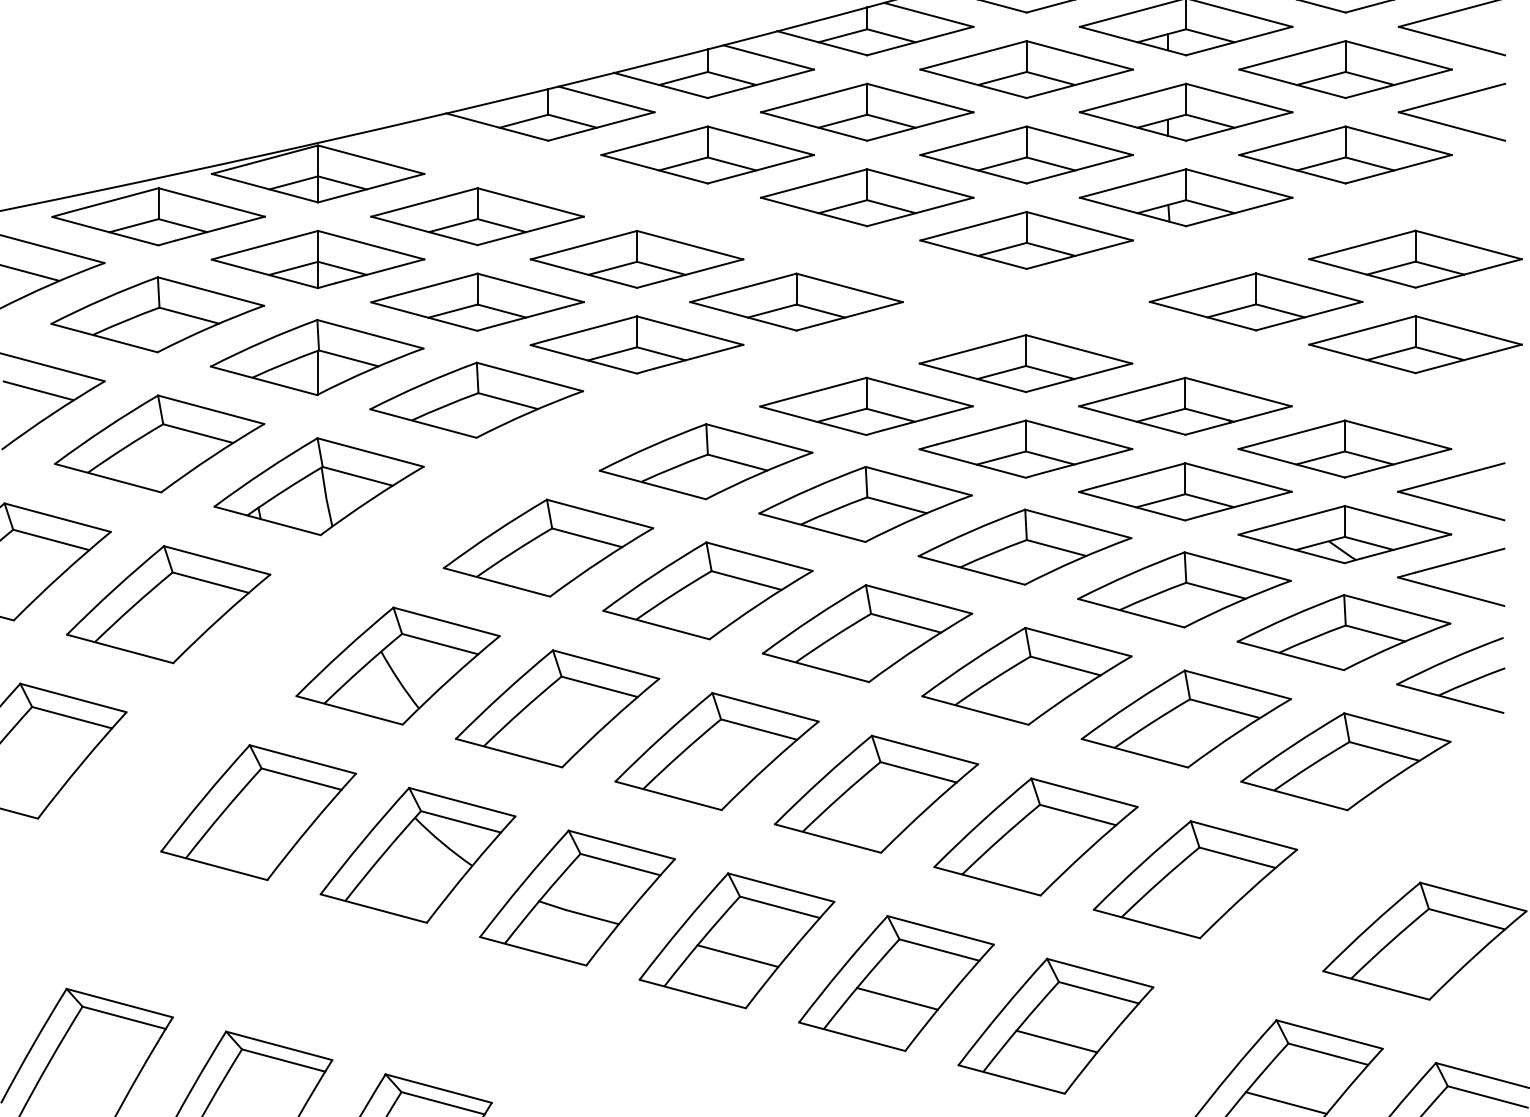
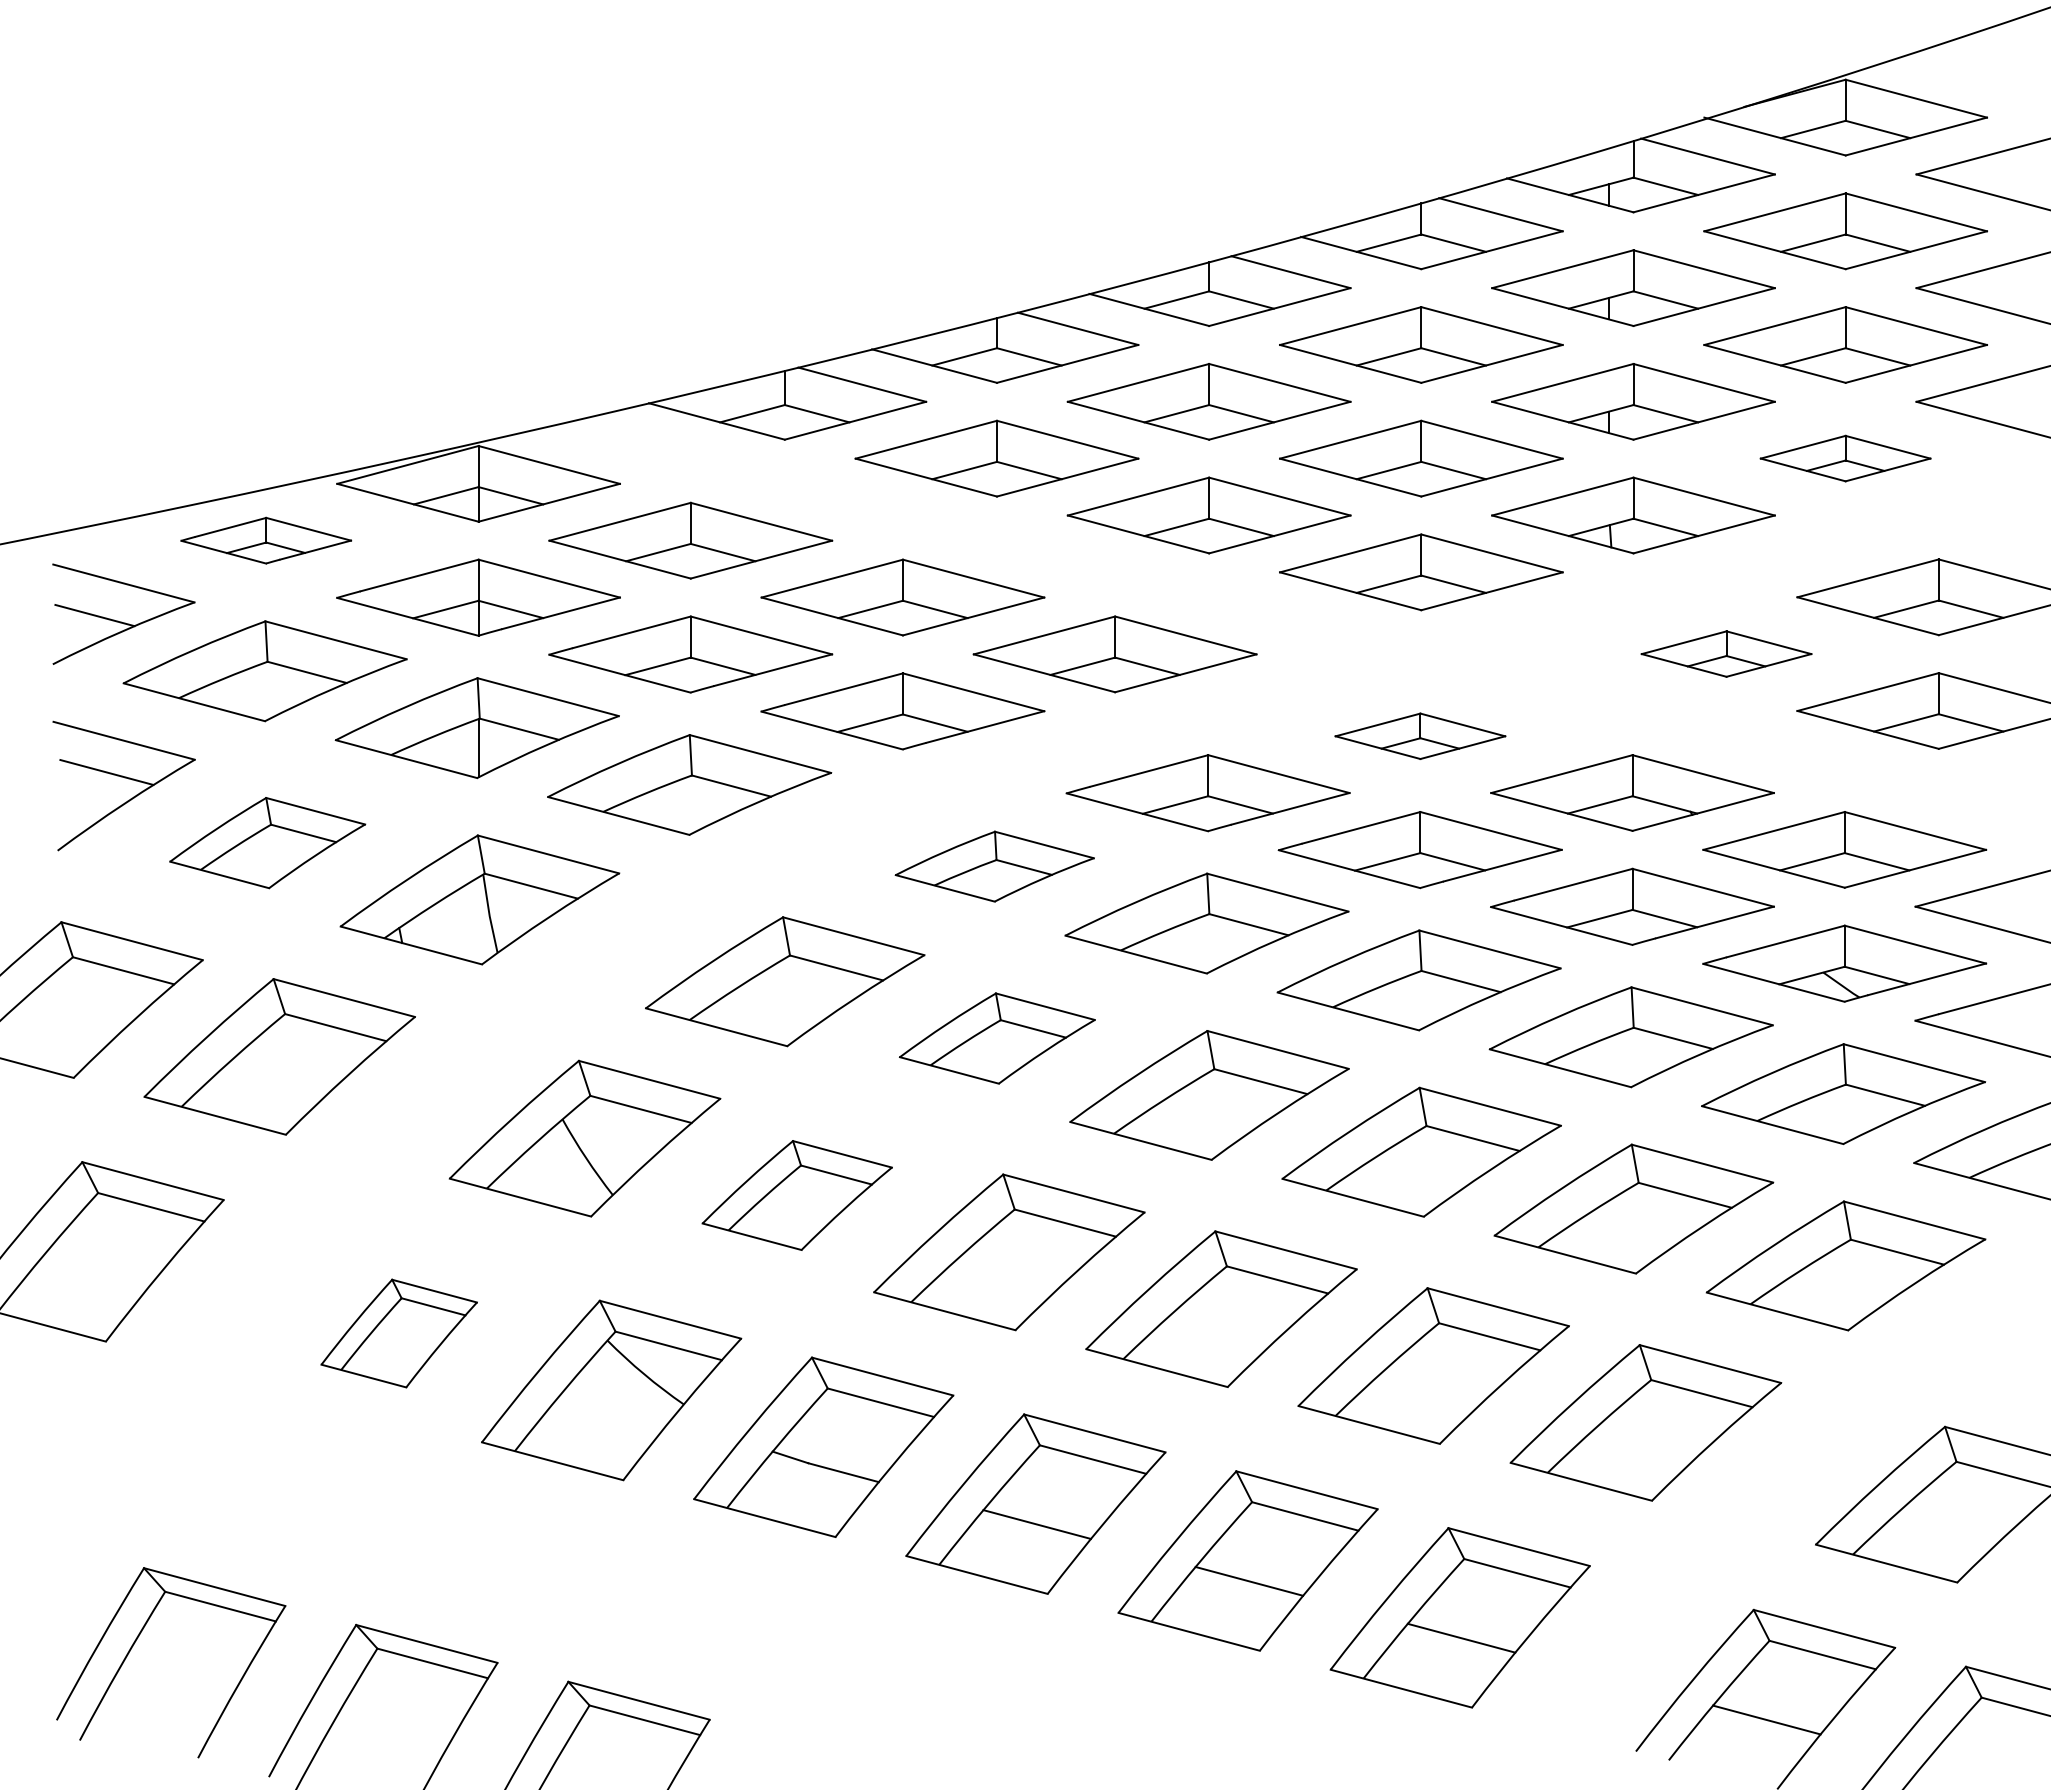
part: (1345, 154) -> (1845, 458), size x0.6
part: (157, 216) -> (265, 540), size x0.6
part: (1256, 301) -> (1726, 653), size x0.6
part: (1026, 363) -> (1420, 736), size x0.6
part: (159, 443) -> (267, 842), size x0.7
part: (705, 461) -> (994, 866), size x0.7
part: (708, 590) -> (997, 1038), size x0.7
part: (557, 708) -> (797, 1195), size x0.7
part: (257, 812) -> (398, 1333), size x0.6

